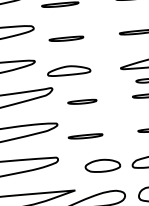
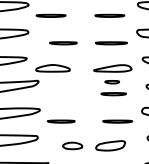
line: (66, 39) -> (63, 43), moved
line: (82, 102) -> (61, 94), removed
part: (102, 165) -> (72, 145), size x0.7

